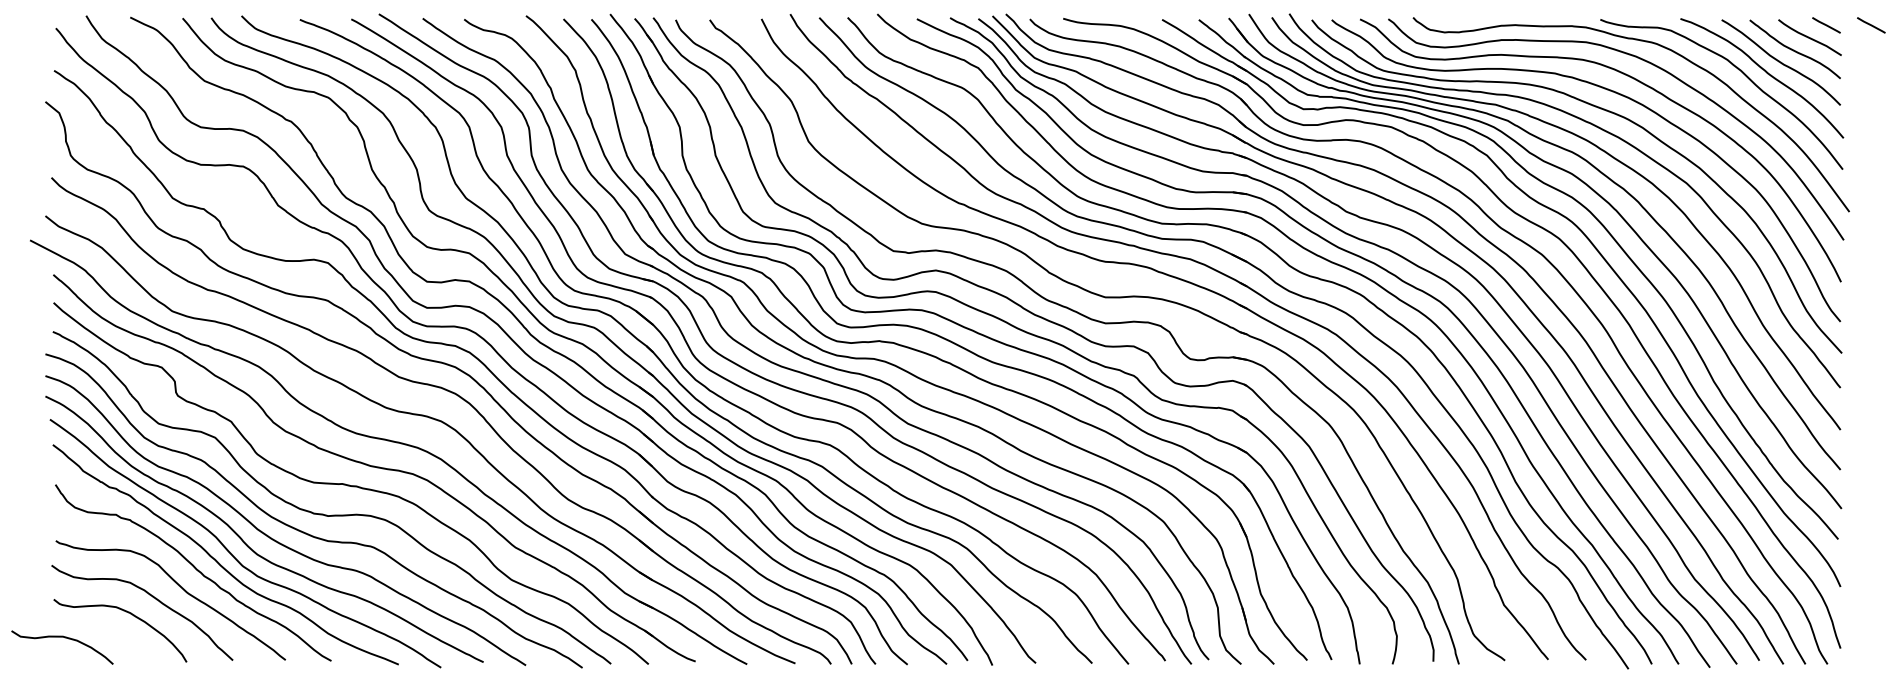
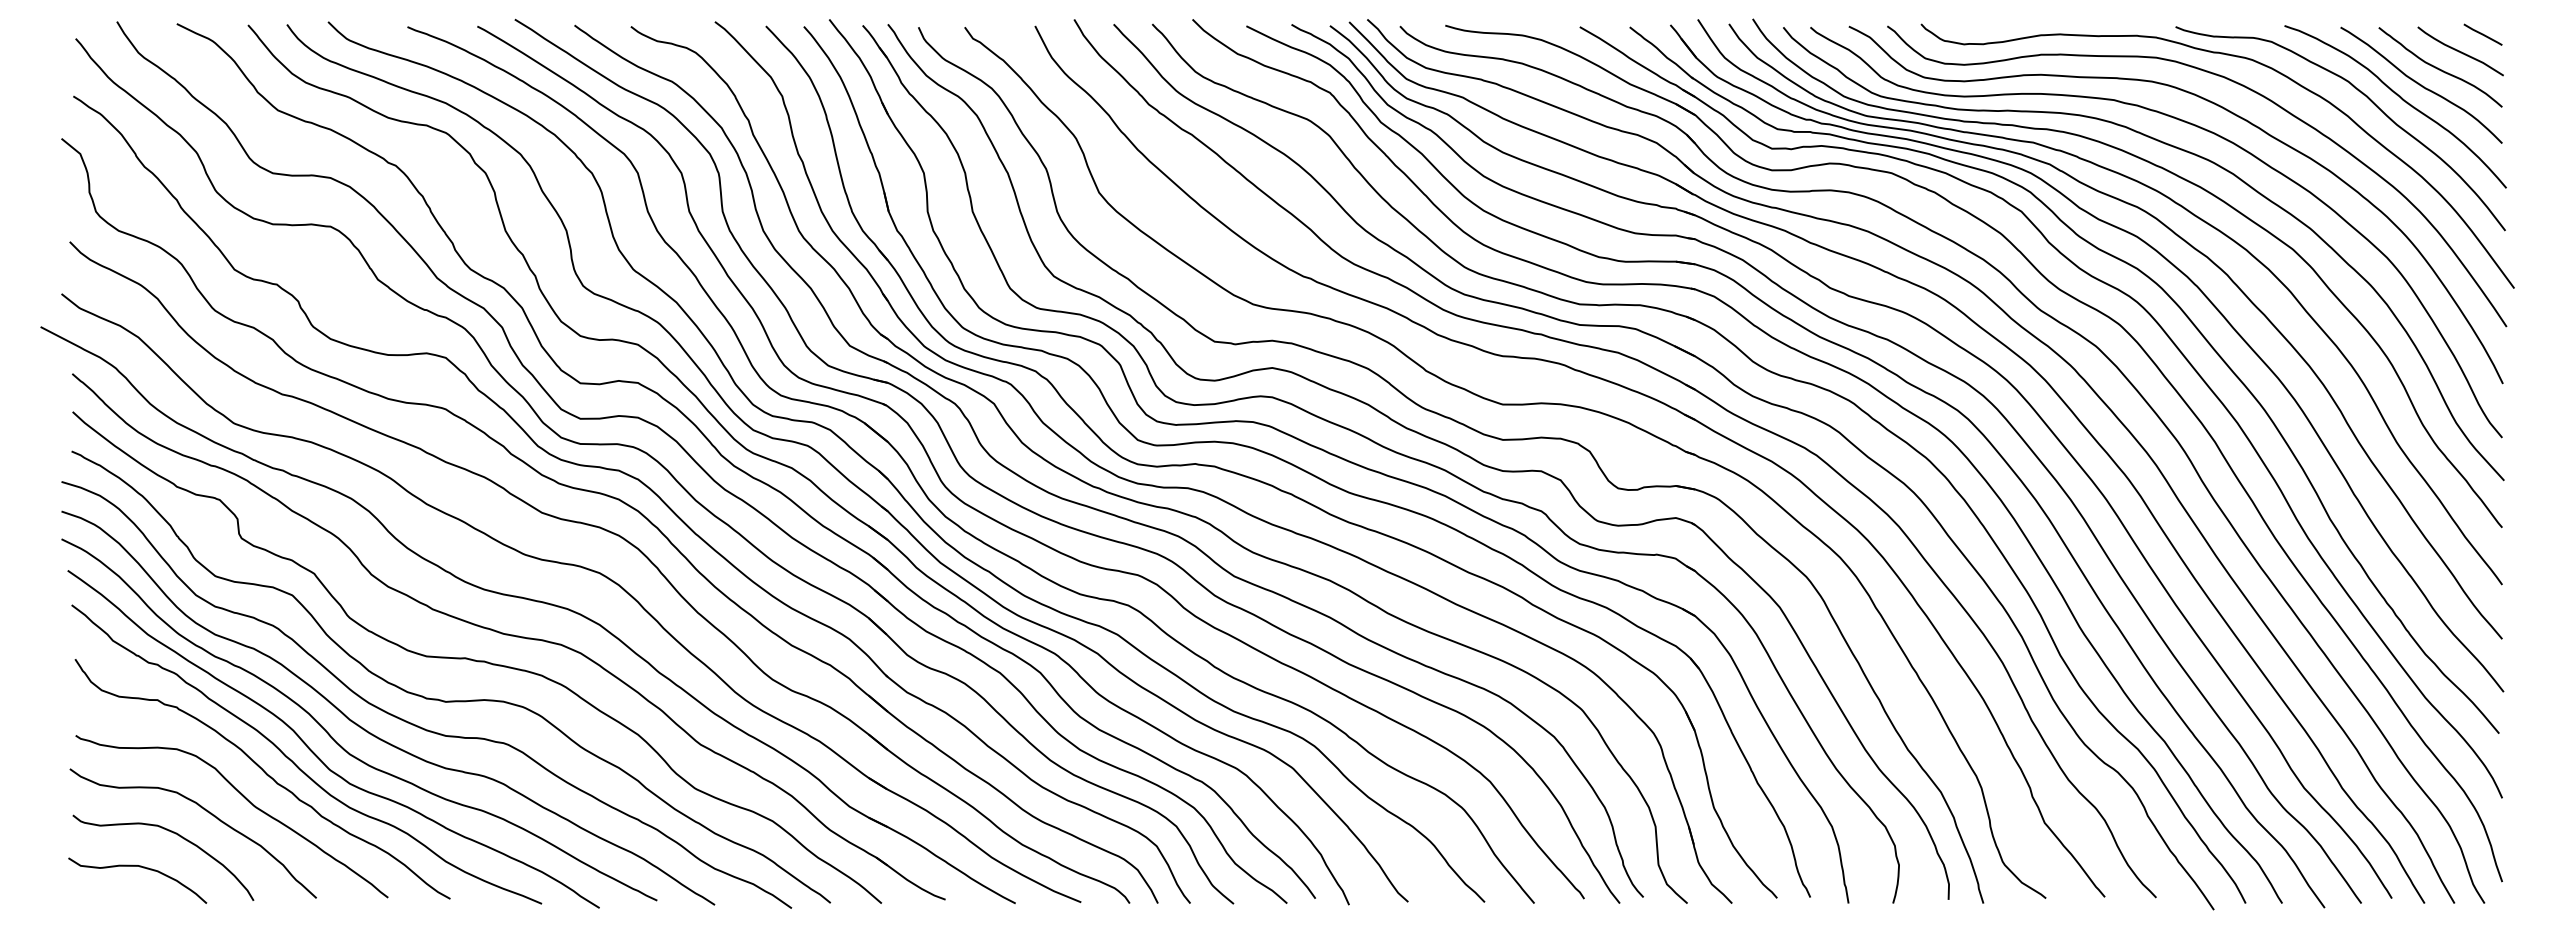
line: (1870, 25) -> (2543, 34), removed
curve: (63, 637) -> (139, 867), moved

